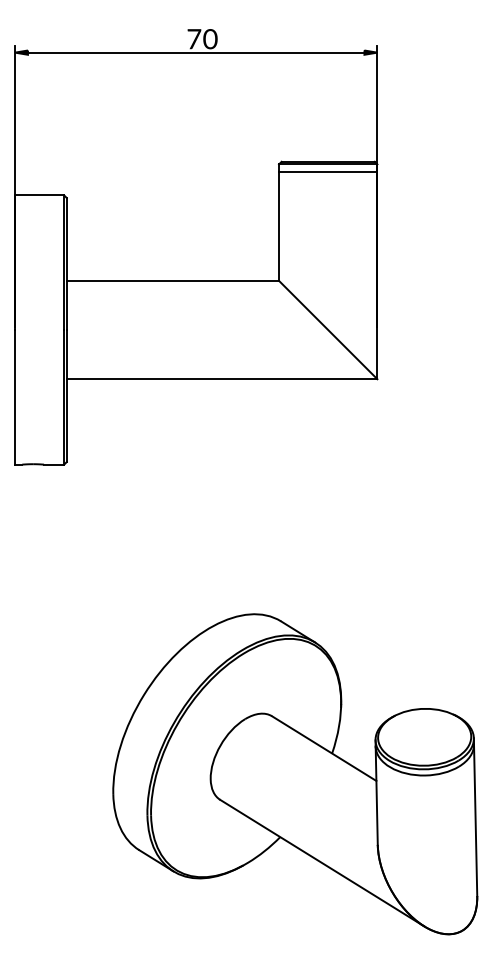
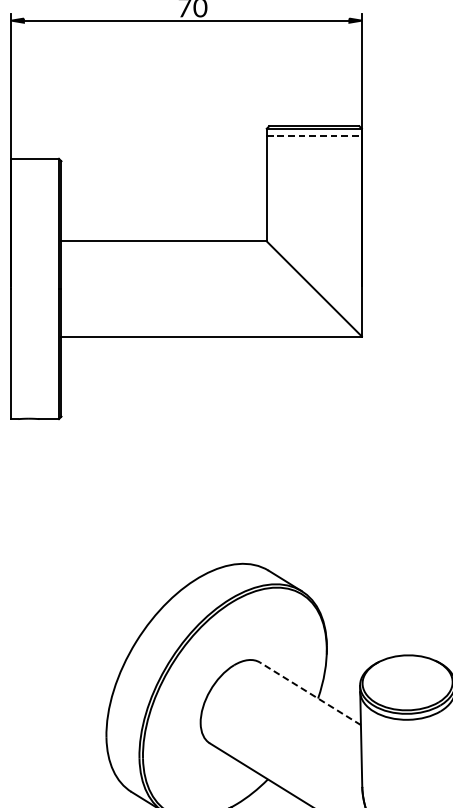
line: (328, 172) -> (314, 136), solid -> dashed
line: (323, 748) -> (309, 693), solid -> dashed

